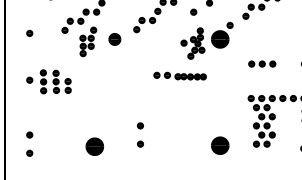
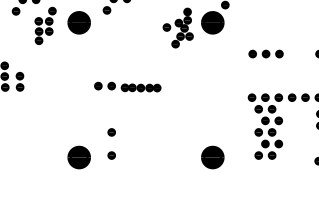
part: (114, 39) -> (78, 22), size x1.43
part: (179, 75) -> (126, 86), moved
part: (94, 146) -> (78, 157), moved

